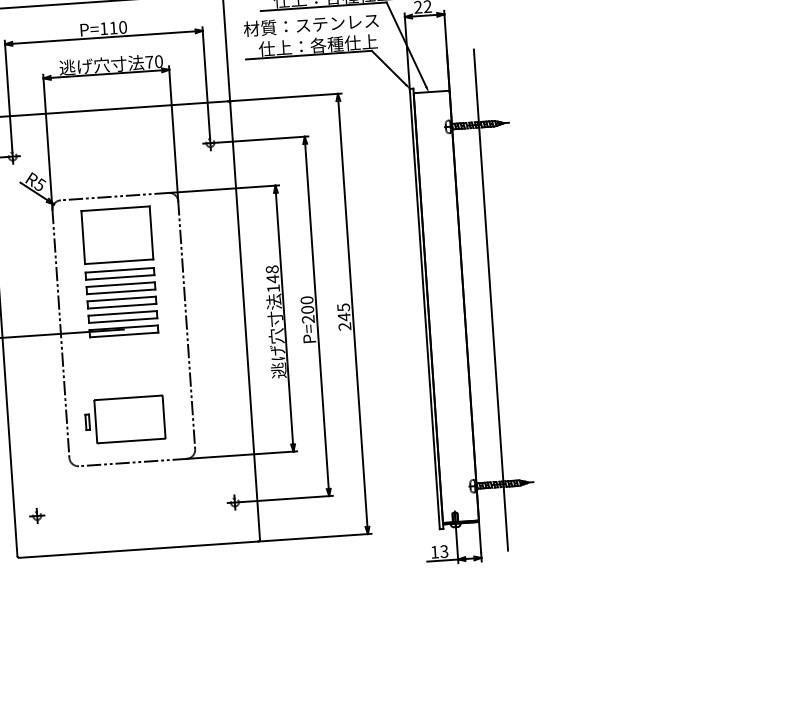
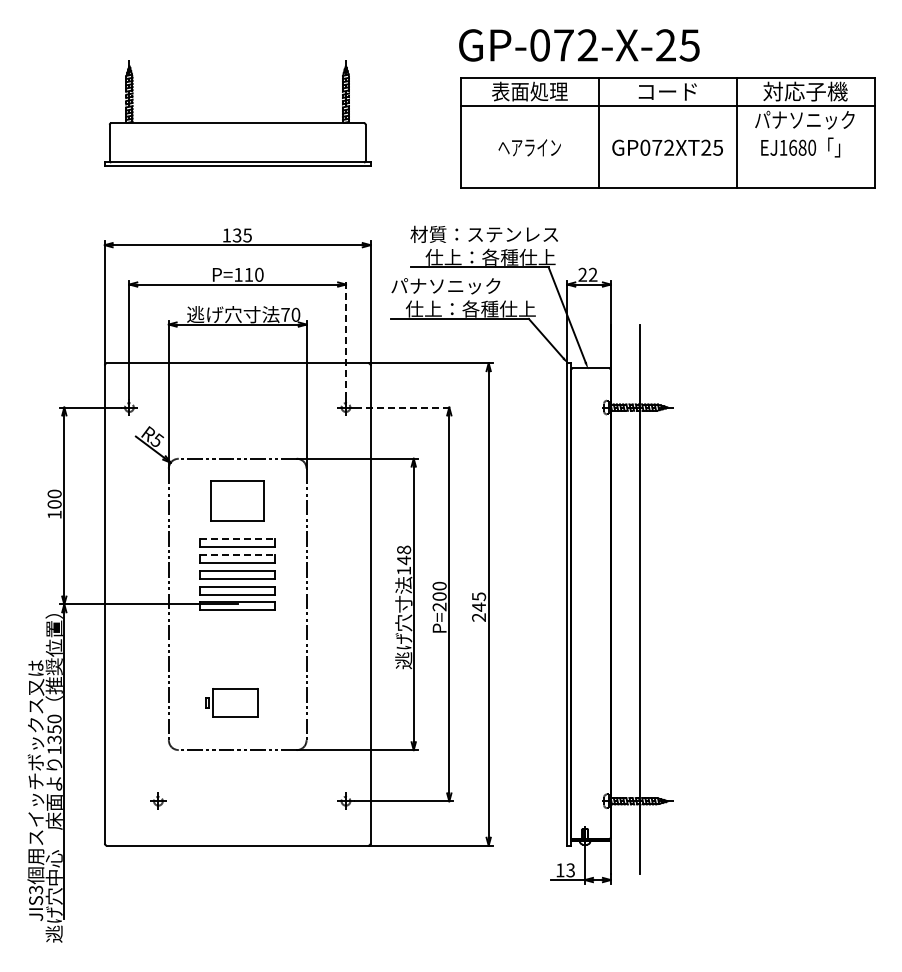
text: (310, 24) -> (464, 285), 材質：ステンレス -> パナソニック
line: (205, 81) -> (345, 339), solid -> dashed
line: (263, 139) -> (404, 407), solid -> dashed
part: (117, 234) -> (237, 500), size x0.7
line: (120, 270) -> (238, 539), solid -> dashed
line: (121, 284) -> (238, 555), solid -> dashed
part: (124, 419) -> (231, 702), size x0.6
part: (37, 515) -> (158, 800), moved

